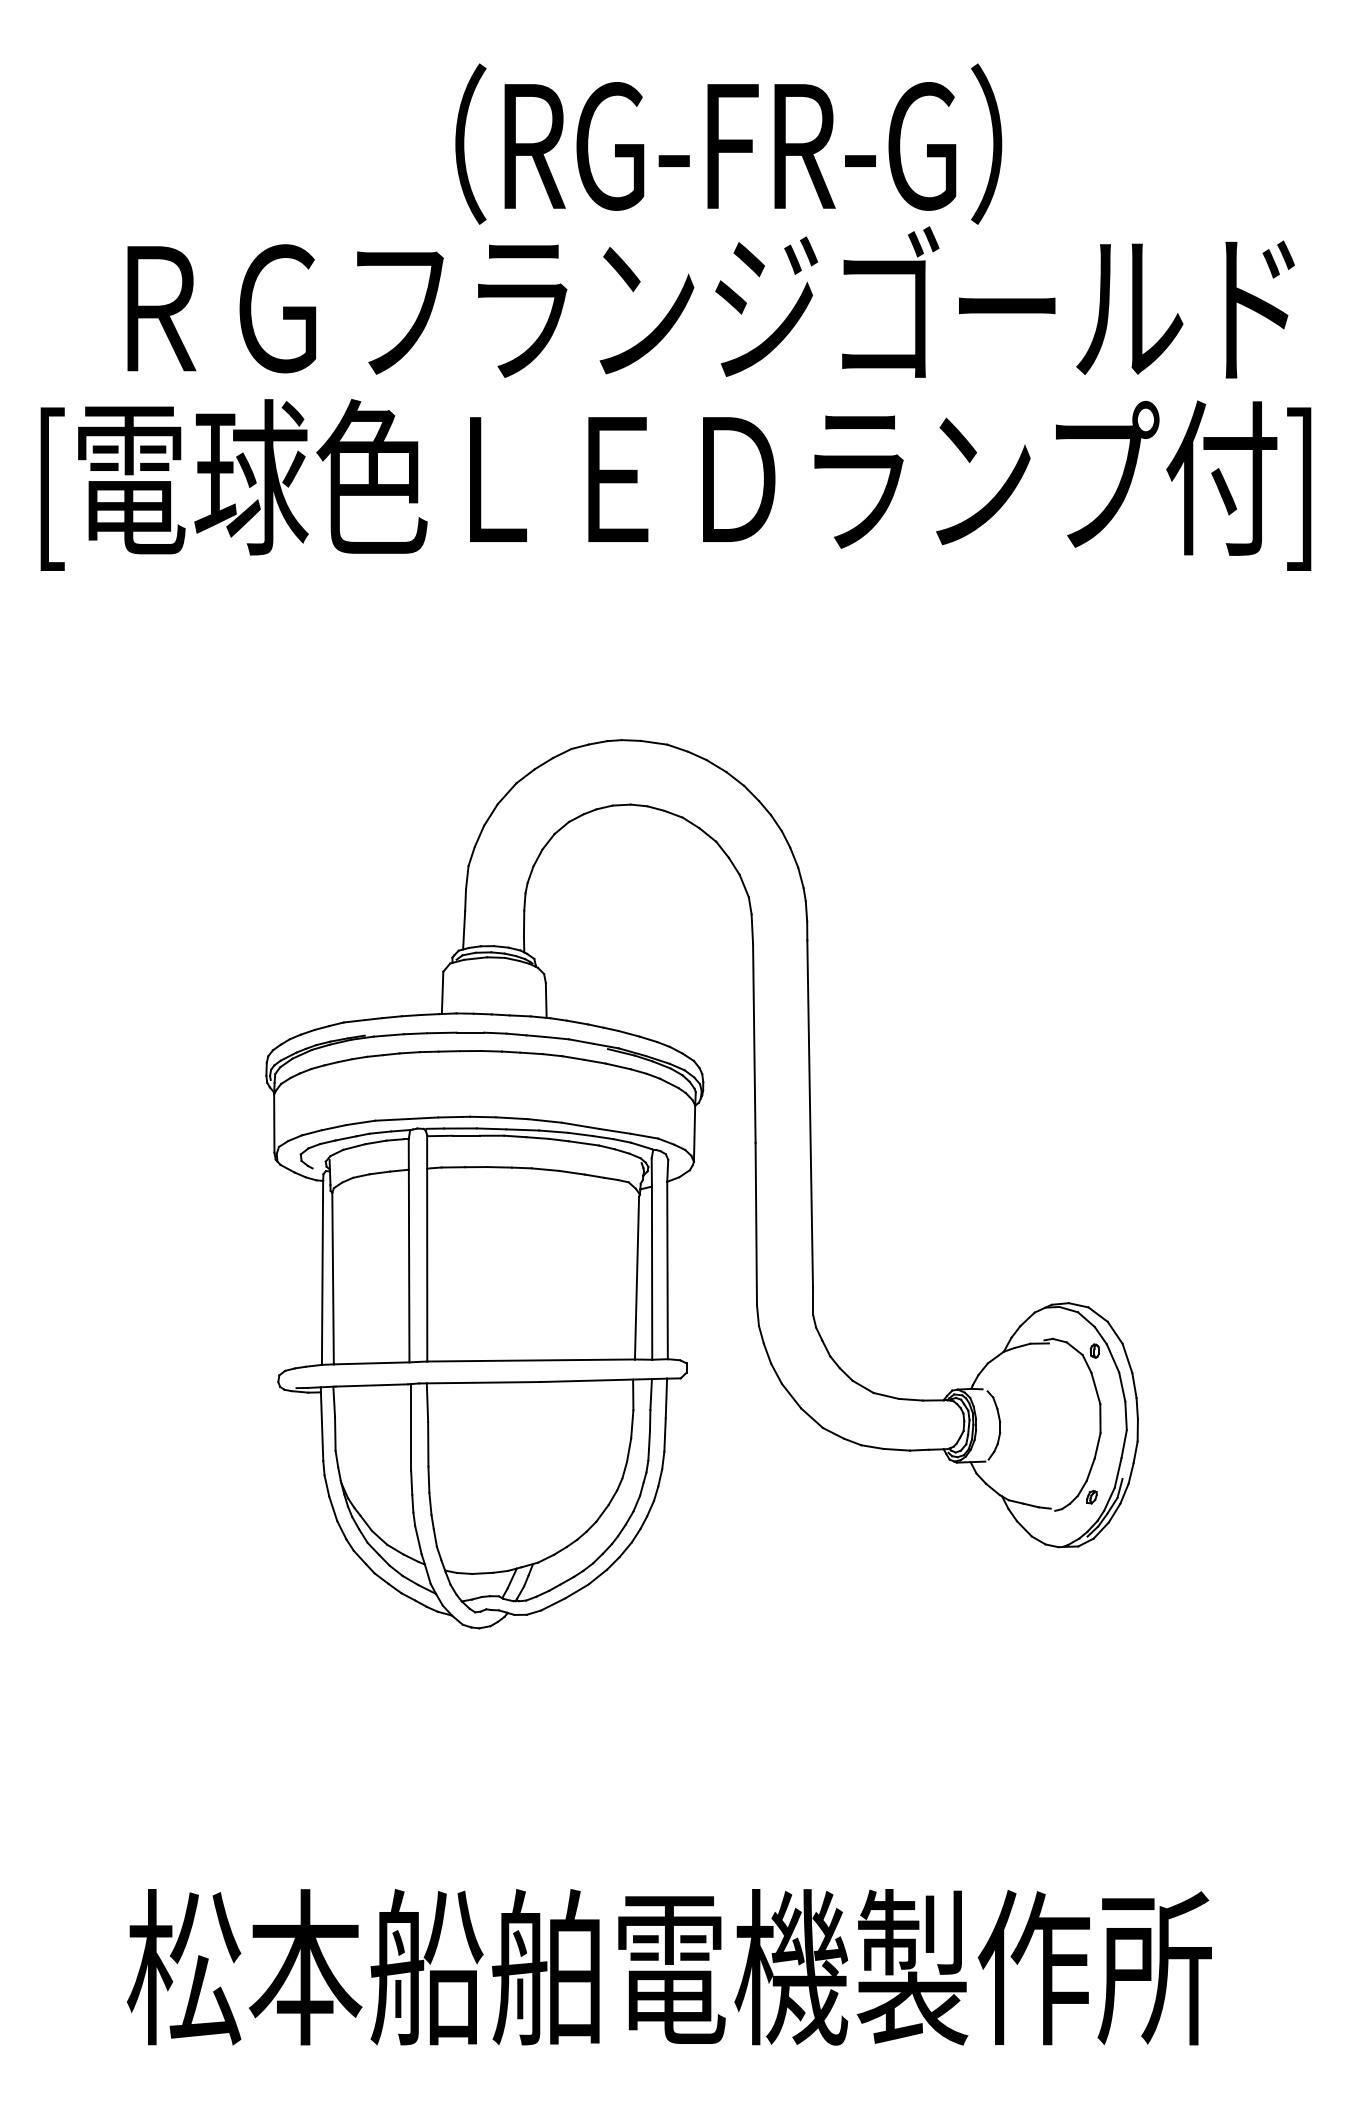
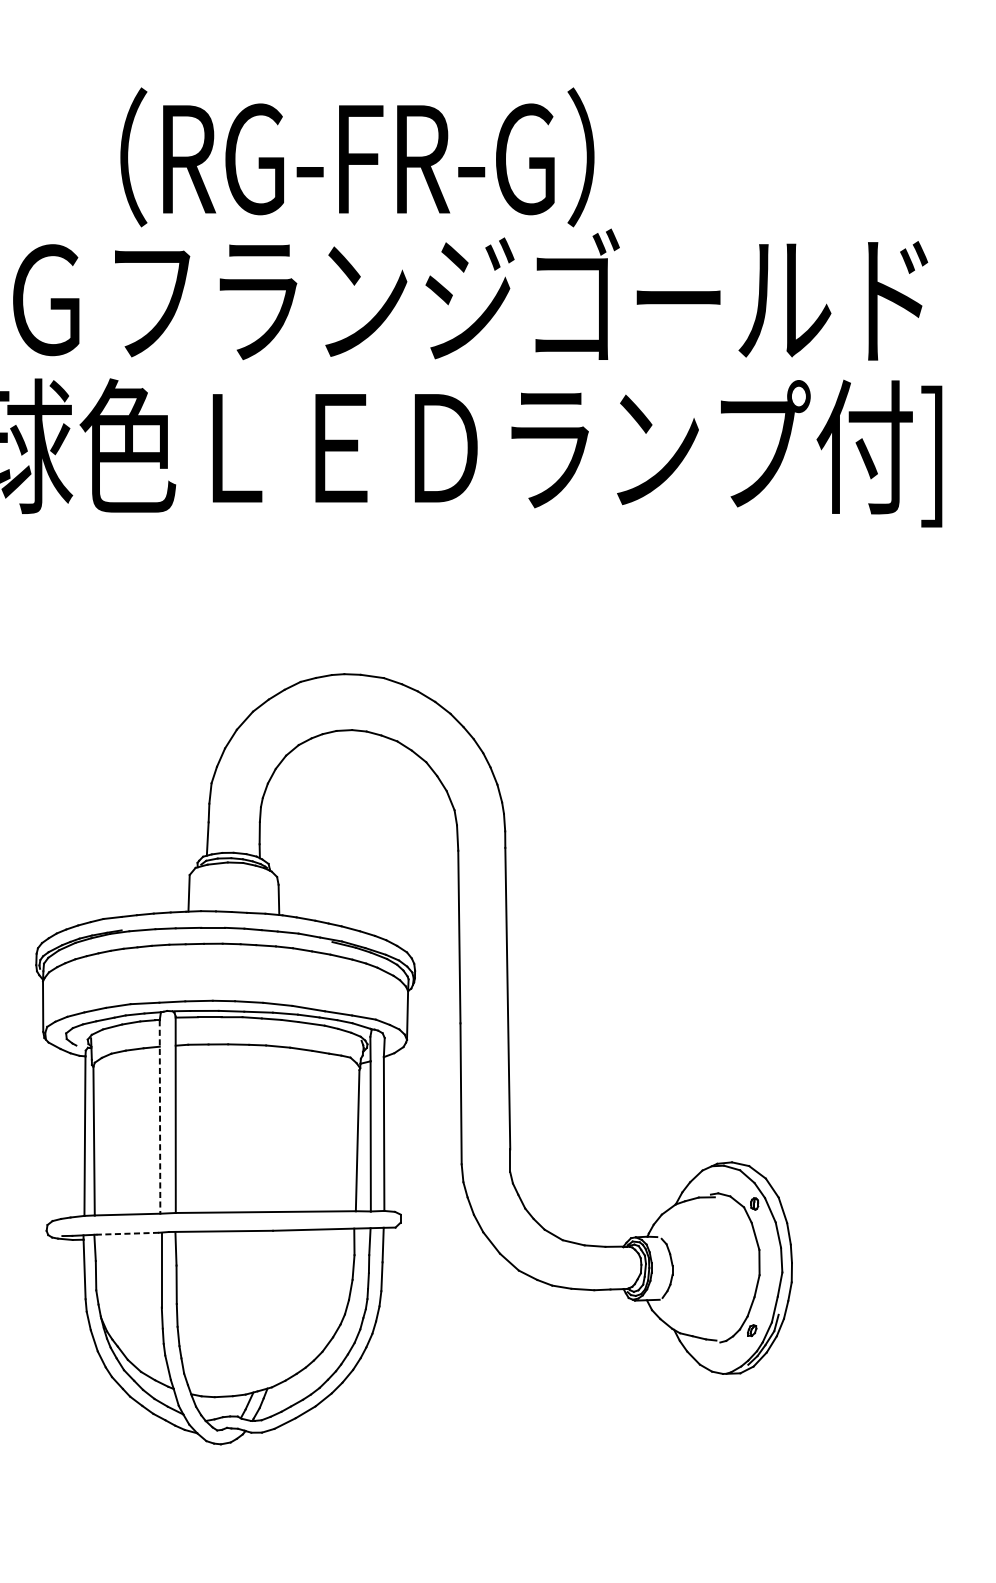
text: (728, 143) -> (357, 156), moved
line: (409, 1250) -> (160, 1116), solid -> dashed
line: (371, 1385) -> (127, 1233), solid -> dashed

